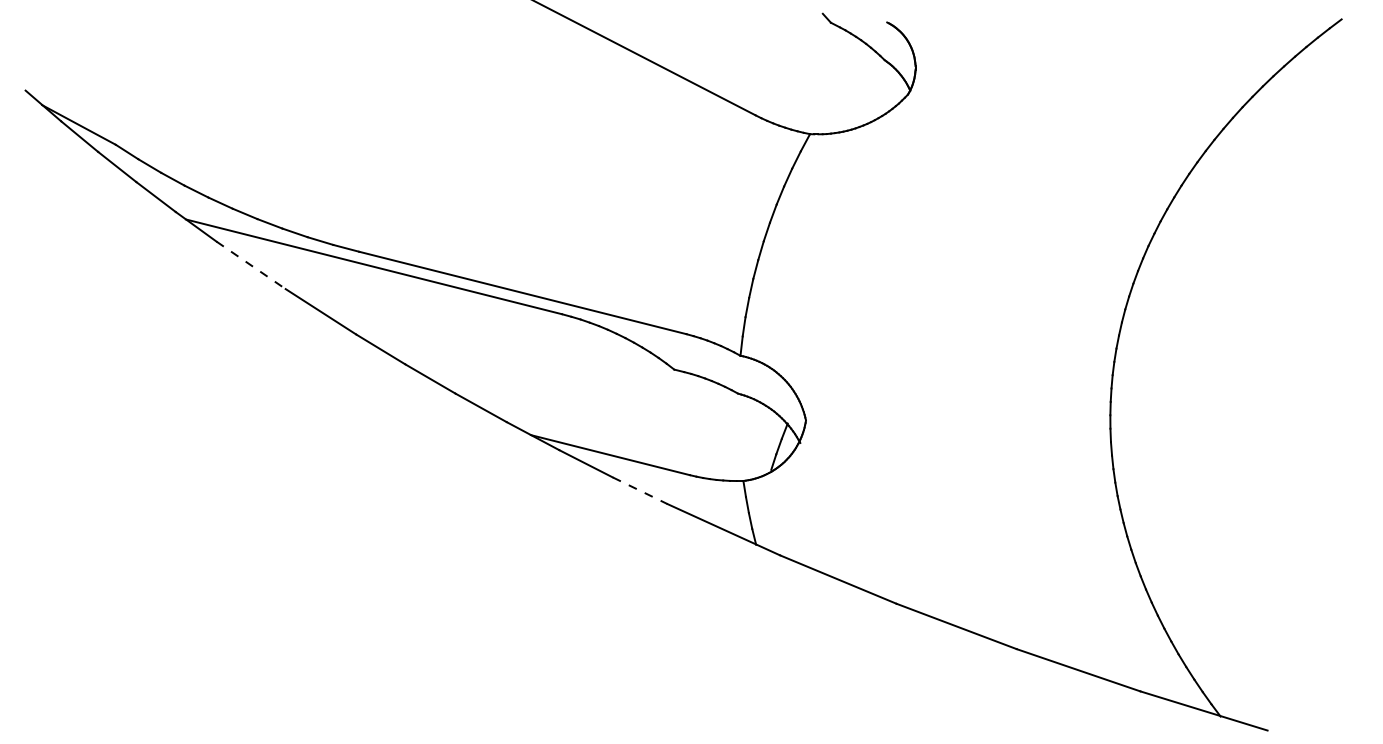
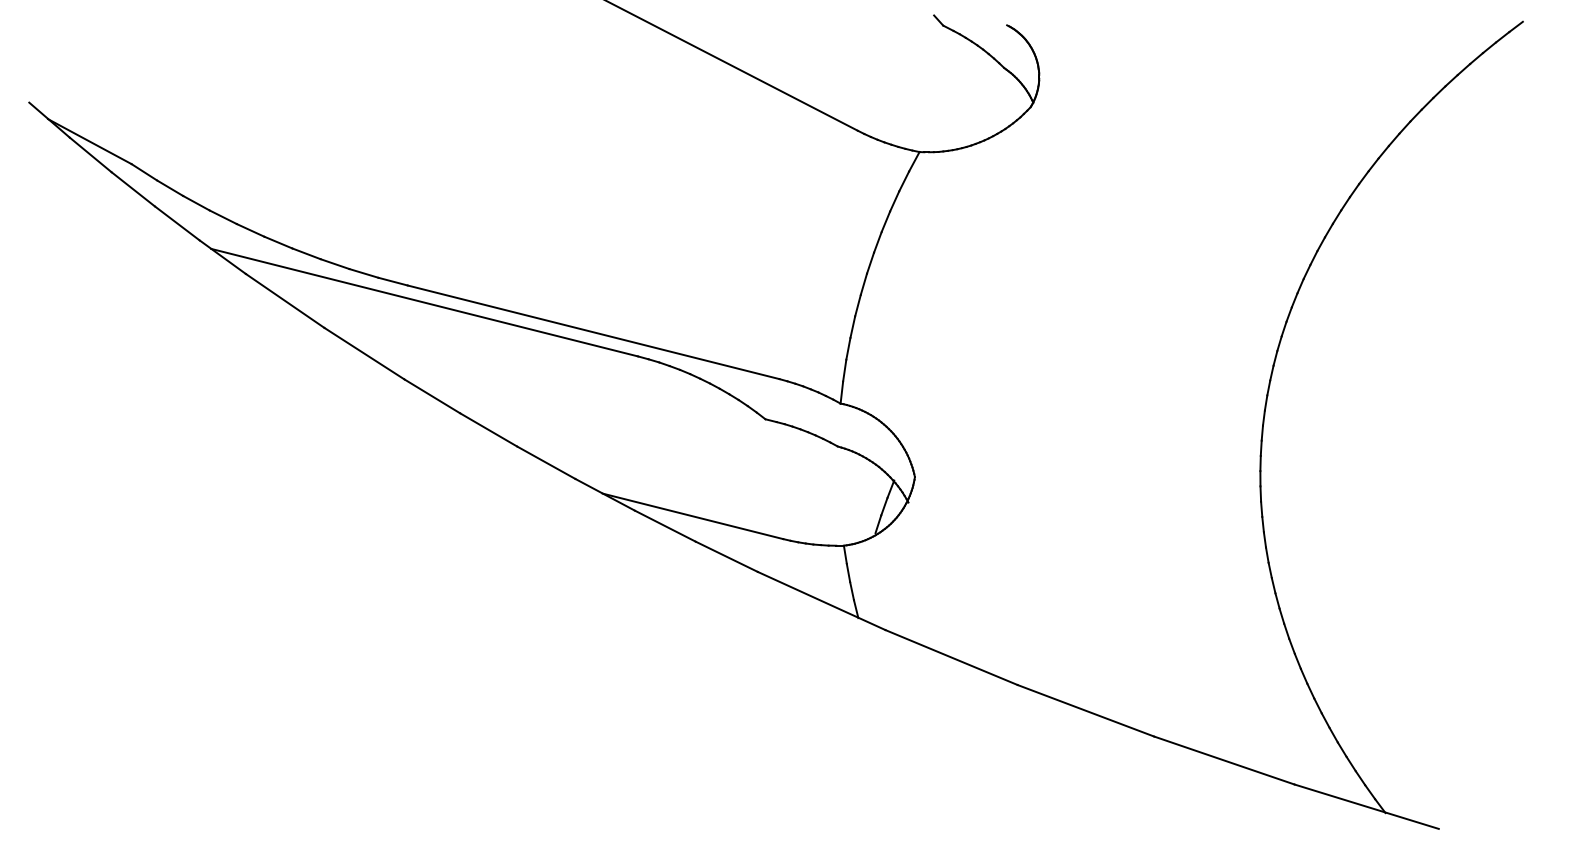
line: (251, 264) -> (285, 300), dashed -> solid
line: (639, 490) -> (726, 556), dashed -> solid

